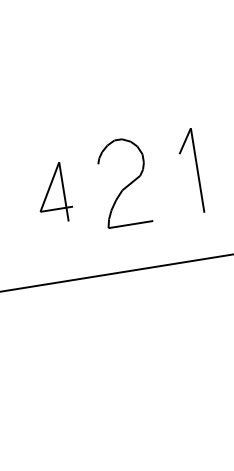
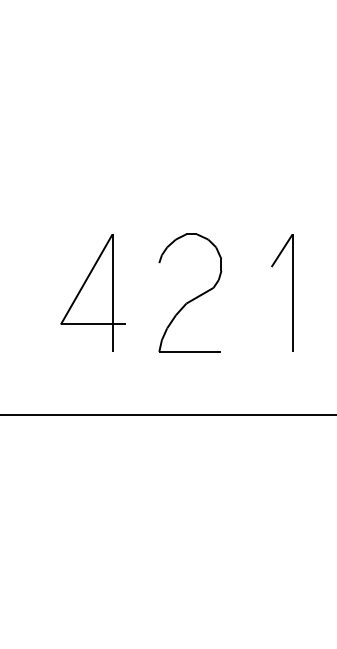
part: (53, 193) -> (92, 292), size x1.43

